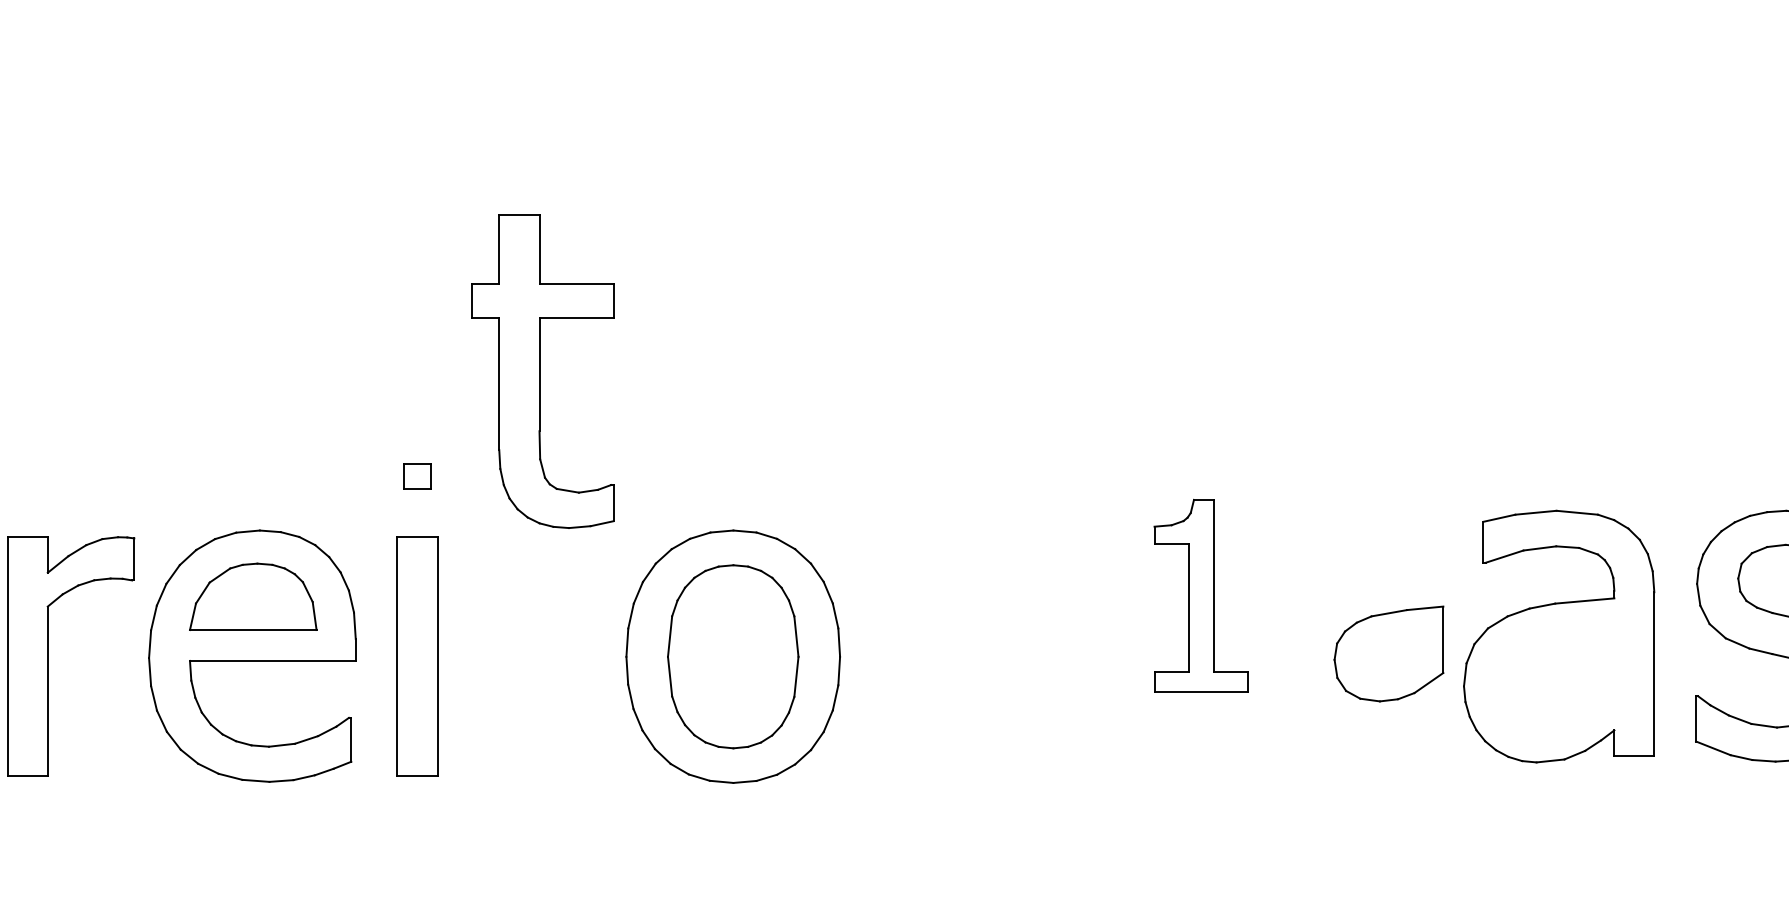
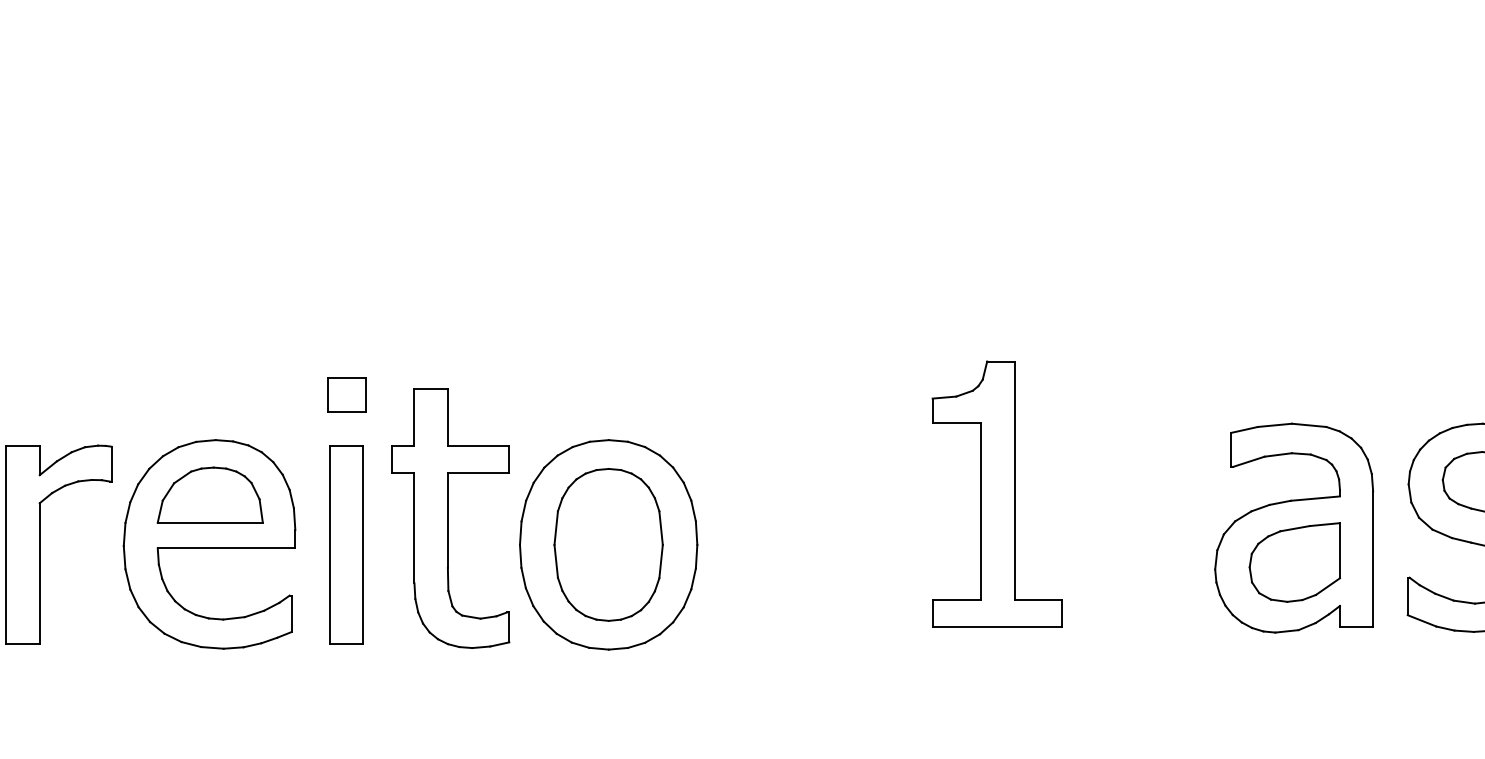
part: (542, 371) -> (450, 518), moved
part: (417, 475) -> (346, 394), size x1.67
part: (1200, 595) -> (996, 494), size x1.67
part: (1388, 653) -> (1294, 562), moved

